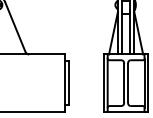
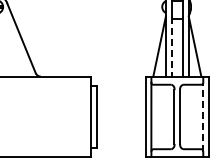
line: (121, 33) -> (171, 47), solid -> dashed
line: (144, 82) -> (203, 116), solid -> dashed

